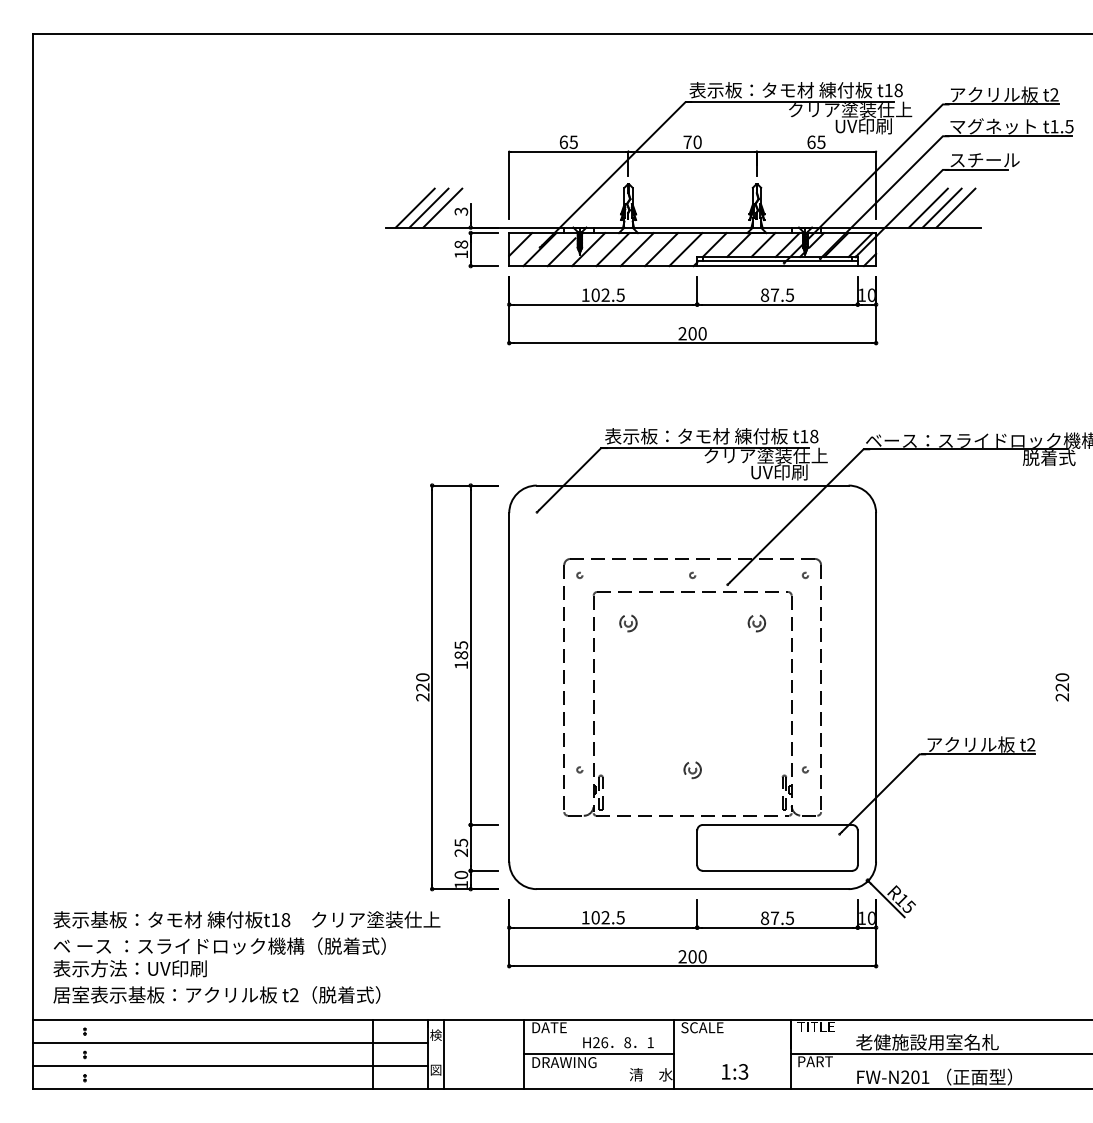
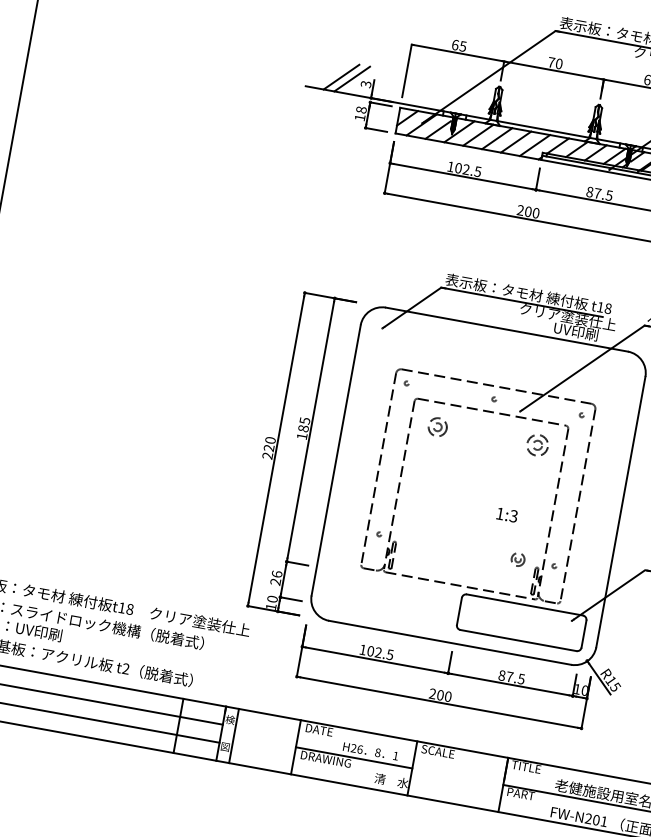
line: (414, 207) -> (330, 74), removed
part: (628, 623) -> (437, 427), size x1.4
part: (756, 623) -> (537, 445), size x1.6
part: (692, 770) -> (517, 560), moved
text: (461, 842) -> (277, 574), 25 -> 26
text: (735, 1071) -> (507, 514), moved

